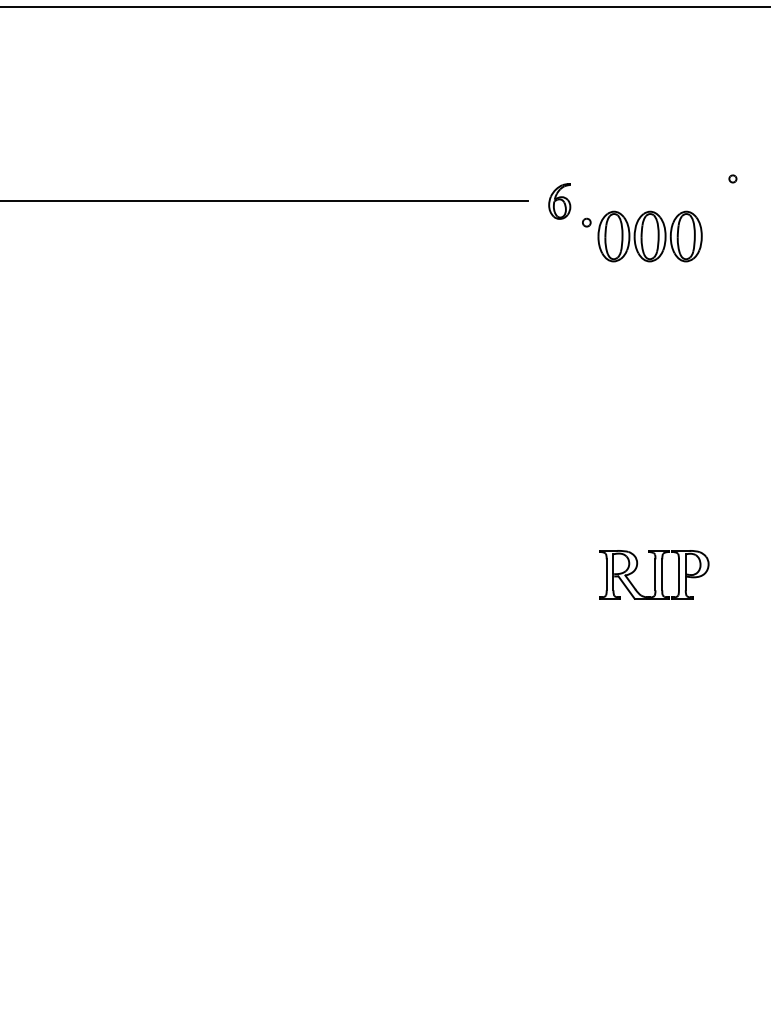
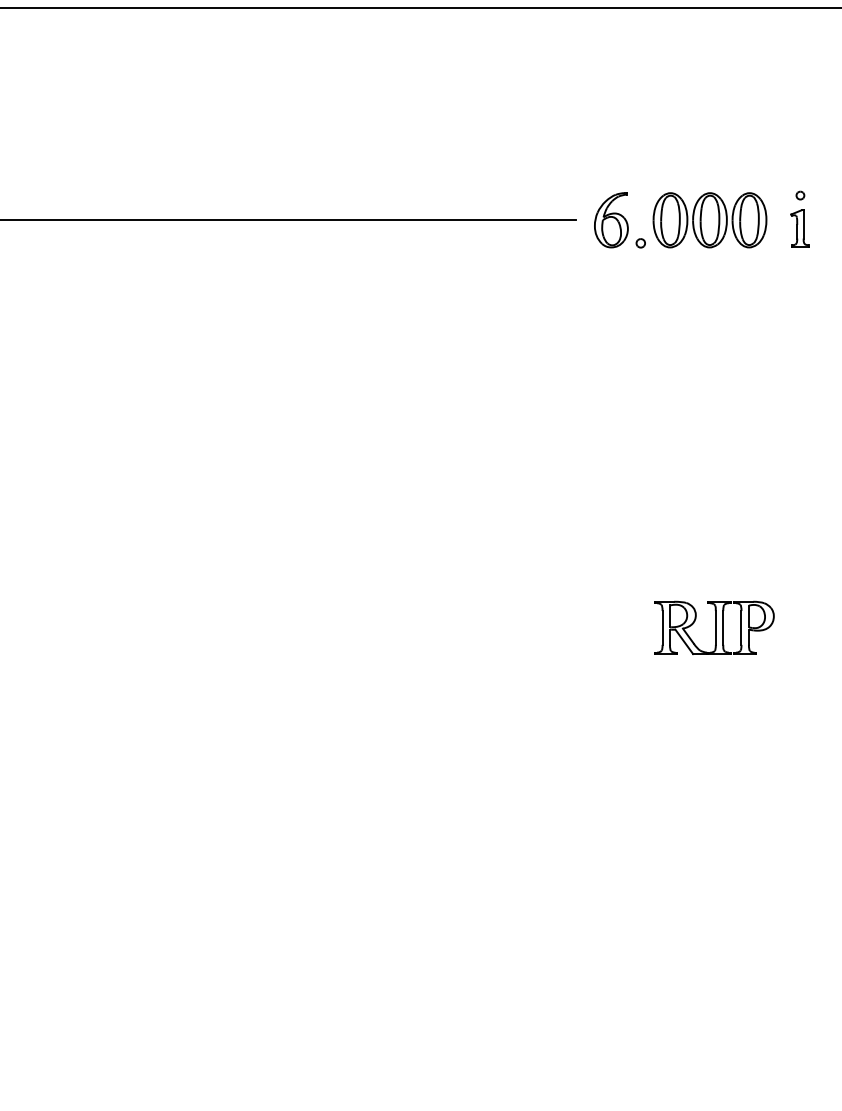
part: (559, 201) -> (611, 220), size x1.43
part: (732, 208) -> (799, 227), added
part: (649, 236) -> (709, 220), moved

